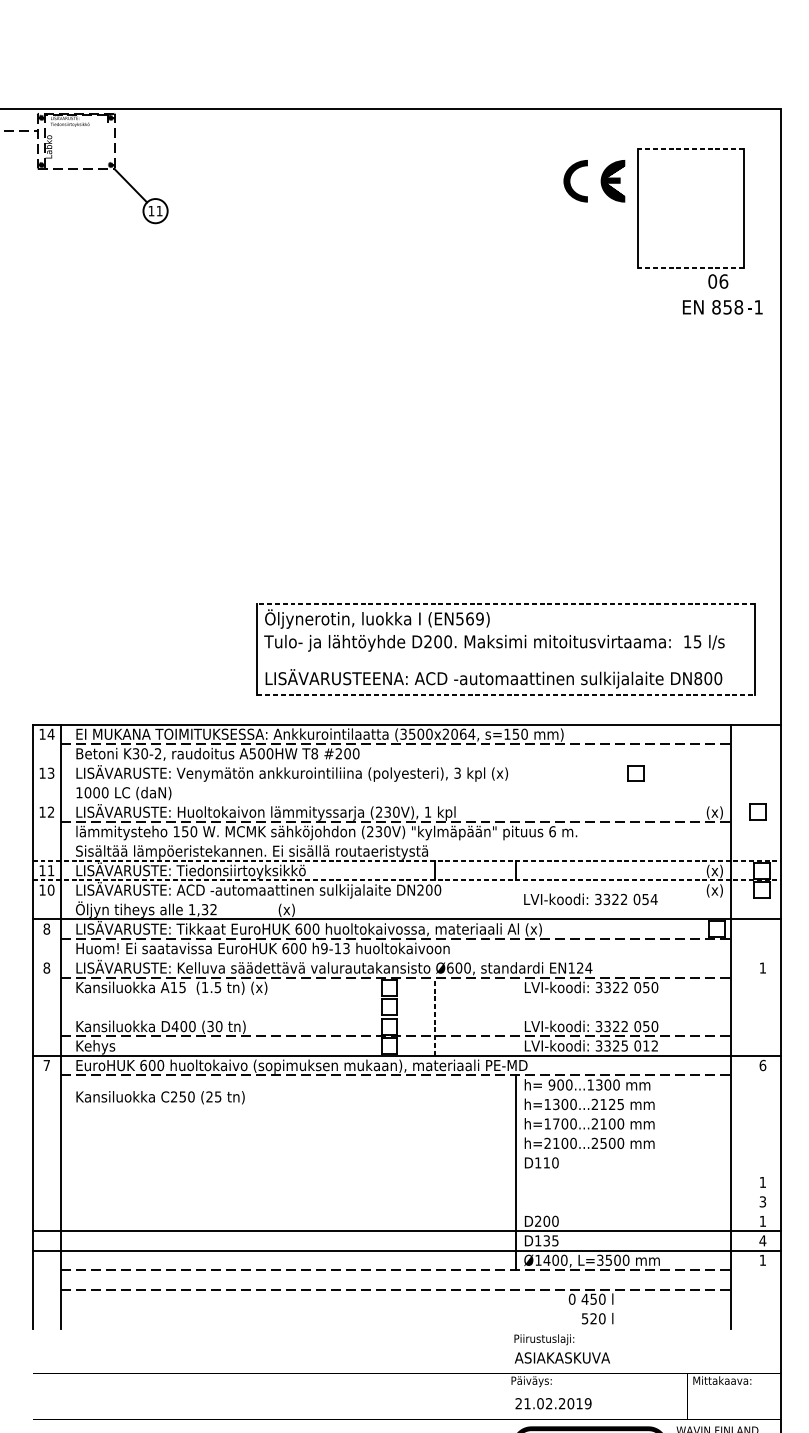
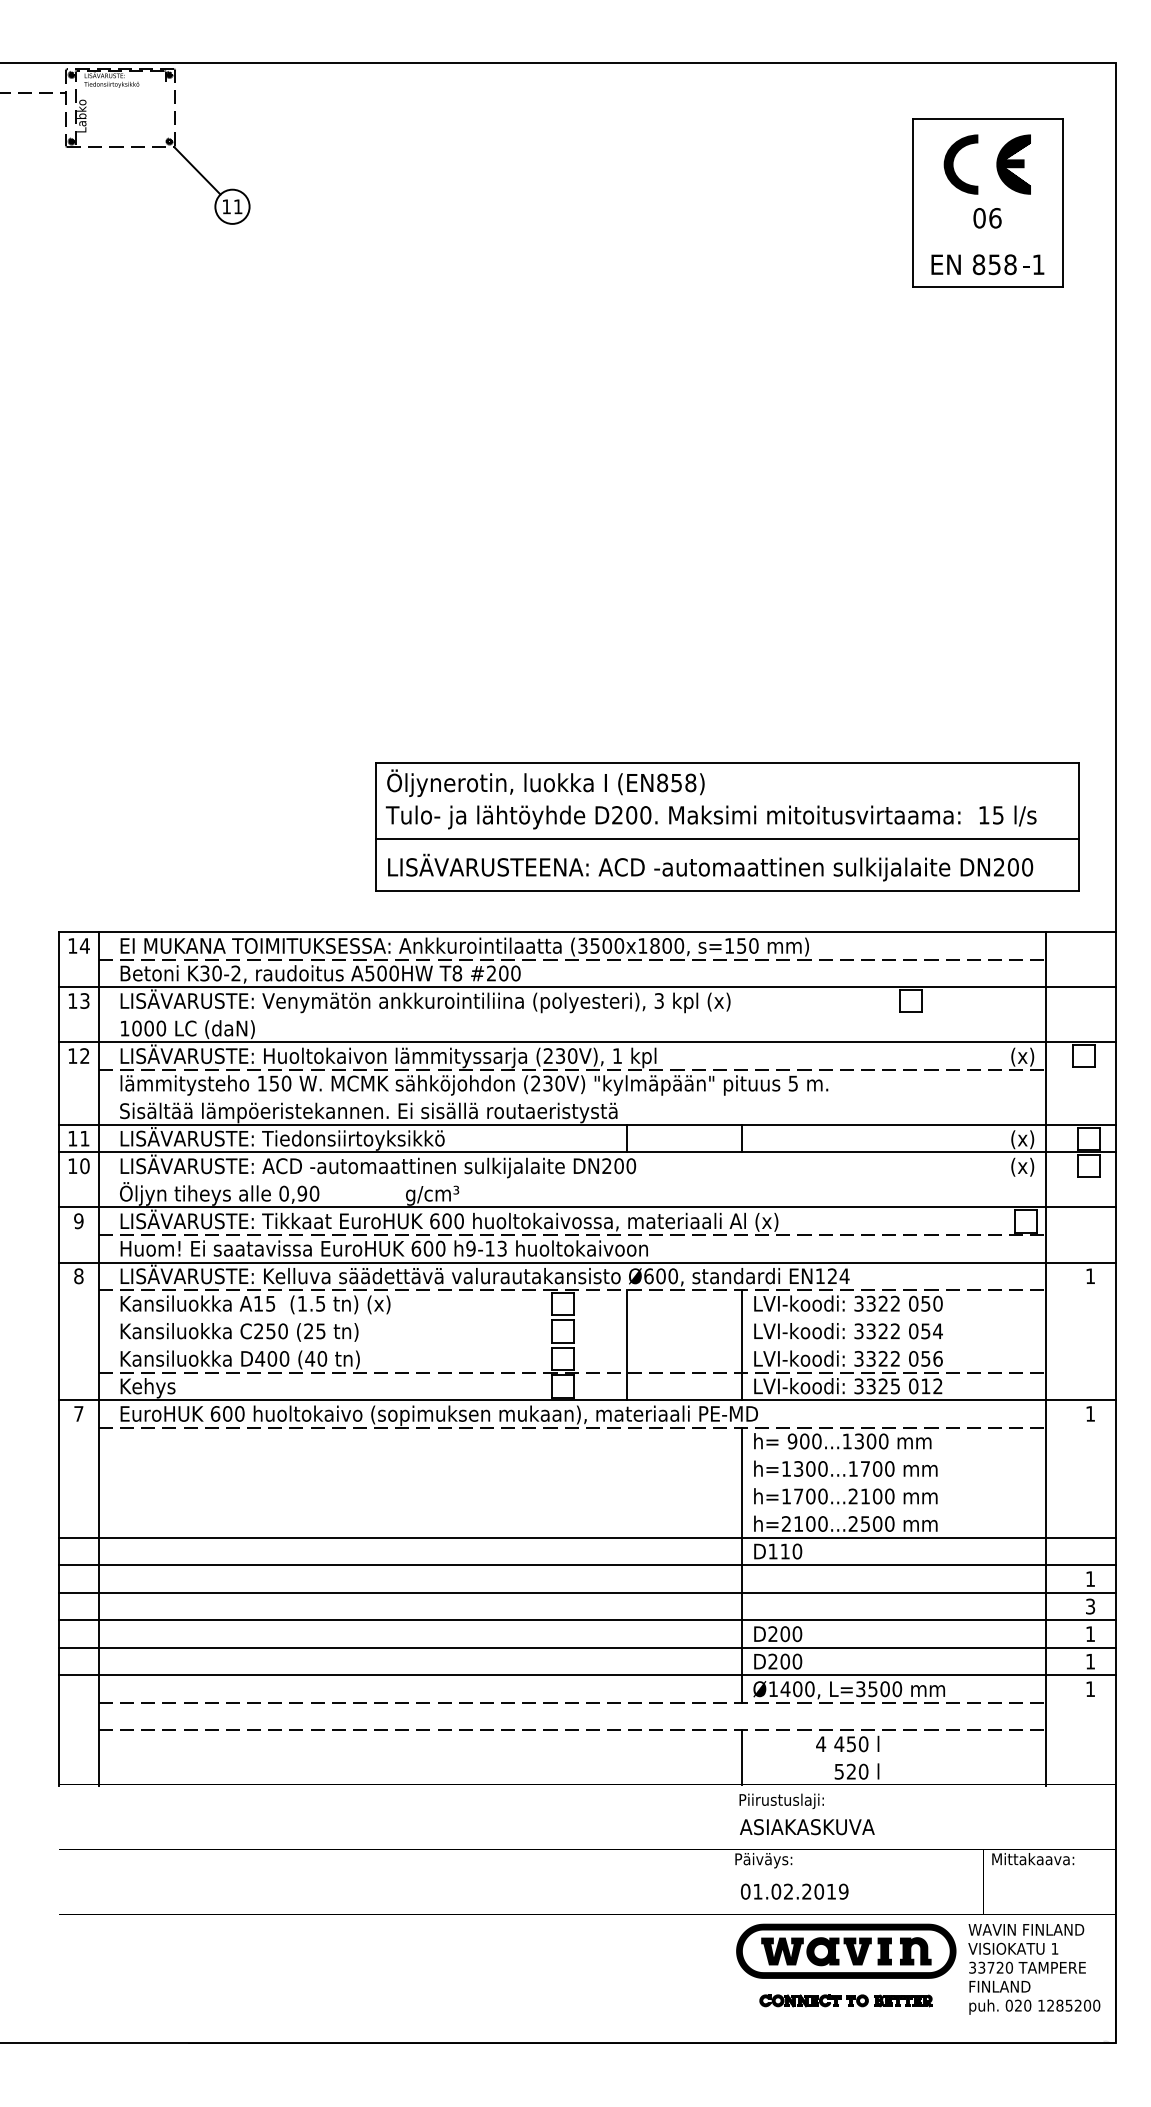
line: (690, 148) -> (988, 118), dashed -> solid
part: (600, 181) -> (996, 164), moved
line: (690, 268) -> (988, 287), dashed -> solid
text: (718, 281) -> (987, 218), moved
text: (722, 307) -> (987, 264), moved
line: (505, 604) -> (727, 762), dashed -> solid
text: (469, 618) -> (676, 782), (EN569) -> (EN858)
line: (505, 658) -> (727, 839), added
text: (697, 678) -> (998, 867), DN800 -> DN200
line: (506, 695) -> (728, 891), dashed -> solid
text: (459, 733) -> (661, 945), (3500x2064, -> (3500x1800,
line: (406, 763) -> (586, 987), added
line: (406, 802) -> (586, 1042), added
text: (552, 831) -> (793, 1083), 6 -> 5
line: (406, 860) -> (587, 1124), dashed -> solid
line: (406, 880) -> (587, 1152), dashed -> solid
text: (590, 899) -> (848, 1331), moved
text: (203, 909) -> (299, 1193), 1,32 -> 0,90
text: (297, 910) -> (432, 1195), (x) -> g/cm³
text: (46, 929) -> (78, 1221), 8 -> 9
line: (406, 958) -> (586, 1262), added
line: (434, 1016) -> (626, 1344), dashed -> solid
line: (516, 1017) -> (742, 1345), added
text: (210, 1026) -> (310, 1358), (30 -> (40
text: (654, 1026) -> (937, 1358), 050 -> 056
text: (762, 1065) -> (1090, 1413), 6 -> 1
text: (160, 1097) -> (239, 1332), moved
text: (607, 1104) -> (871, 1468), h=1300...2125 -> h=1300...1700
line: (406, 1152) -> (586, 1537), added
line: (406, 1172) -> (586, 1565), added
line: (406, 1191) -> (586, 1592), added
line: (406, 1211) -> (586, 1620), added
text: (546, 1240) -> (785, 1661), D135 -> D200
text: (762, 1240) -> (1090, 1661), 4 -> 1
text: (572, 1299) -> (821, 1744), 0 -> 4
line: (516, 1308) -> (742, 1757), added
text: (518, 1403) -> (745, 1891), 21.02.2019 -> 01.02.2019

